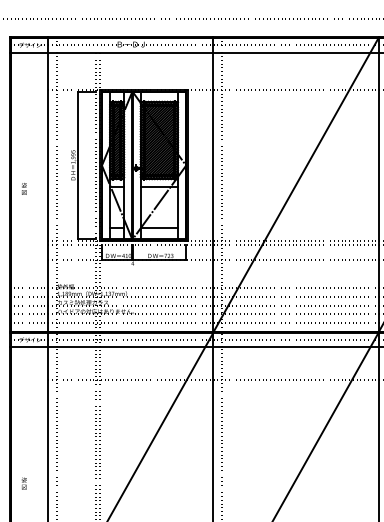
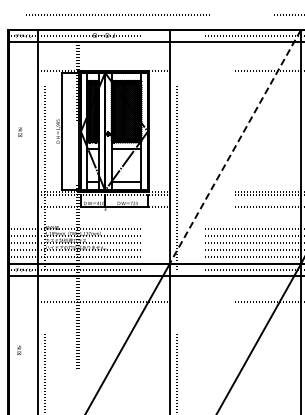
line: (295, 185) -> (234, 147), solid -> dashed
text: (24, 187) -> (20, 131), moved
text: (24, 482) -> (19, 349), moved

